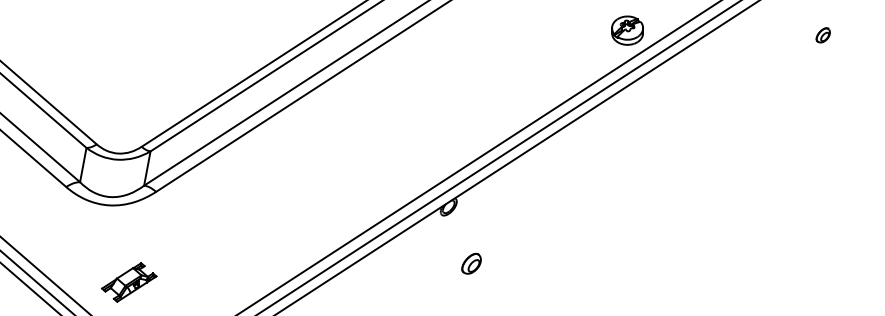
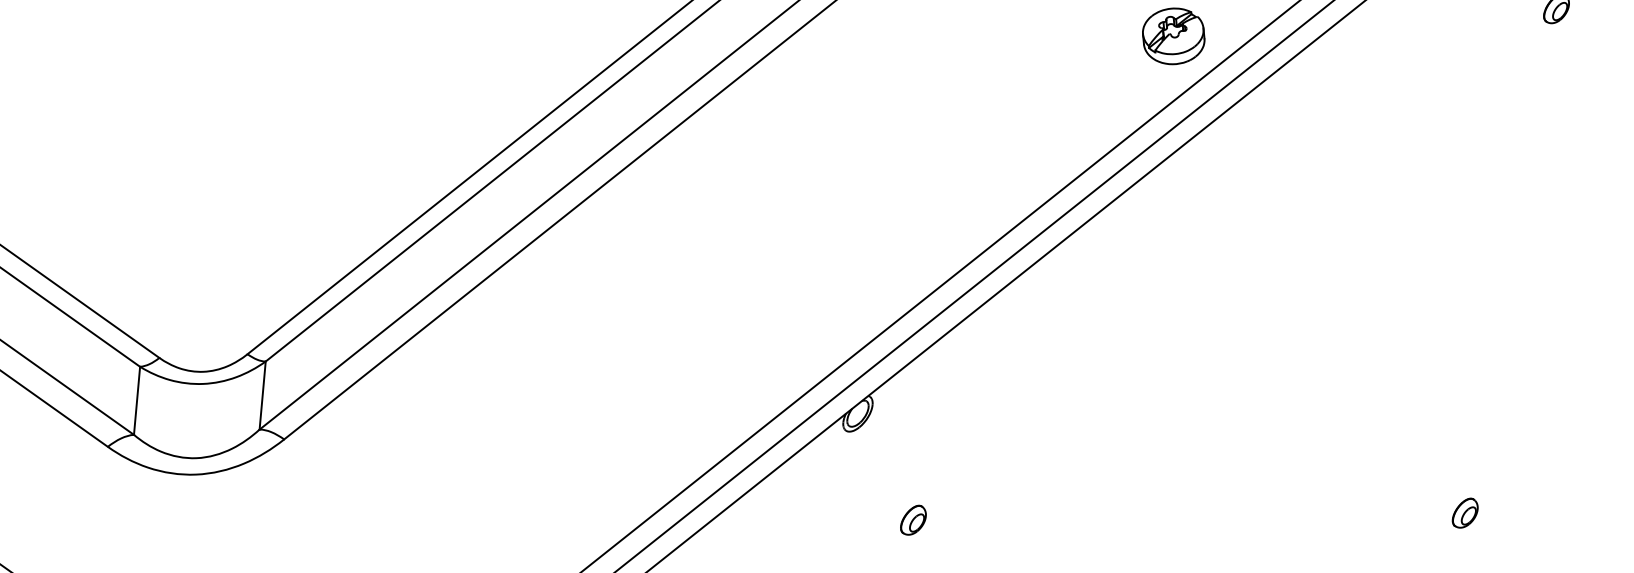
part: (471, 263) -> (912, 519), size x0.71
part: (751, 287) -> (1463, 514), added

